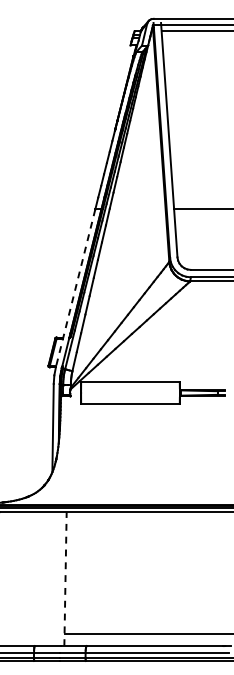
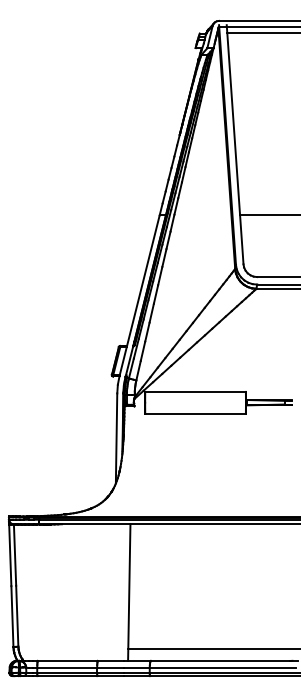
line: (75, 287) -> (139, 295), dashed -> solid
line: (65, 579) -> (129, 592), dashed -> solid

